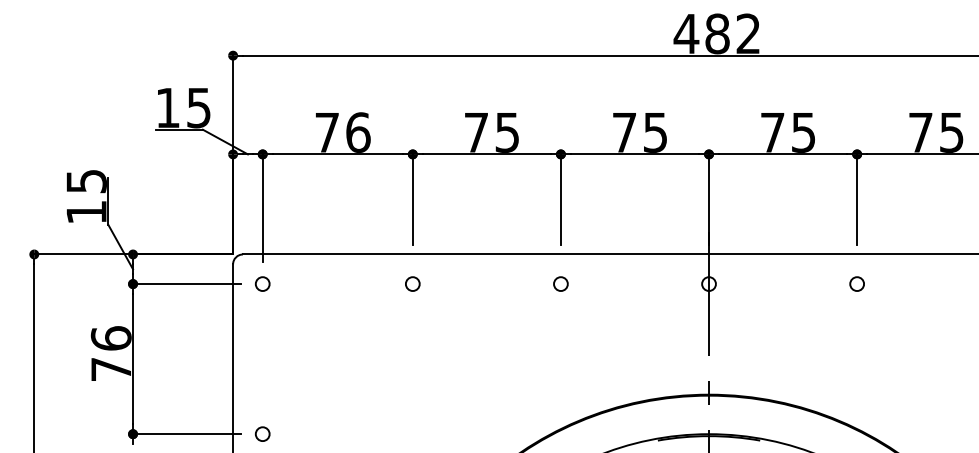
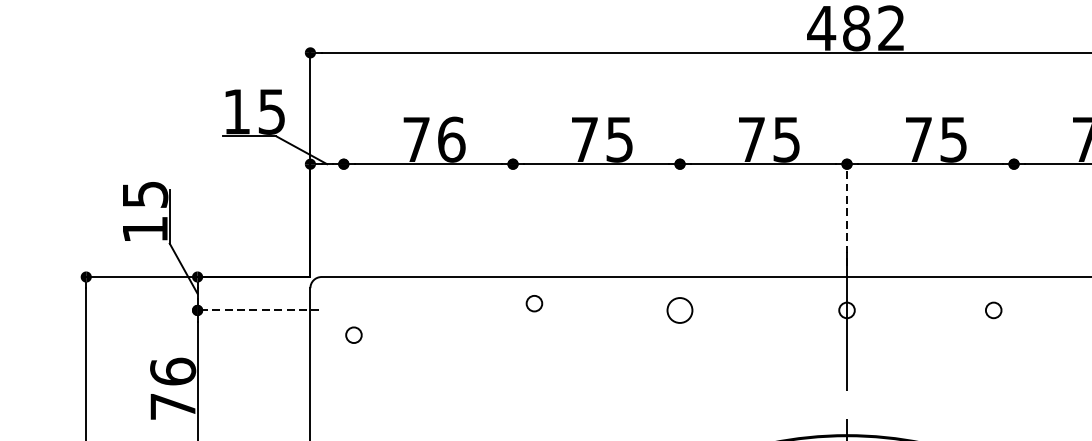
line: (412, 199) -> (512, 215), removed
line: (560, 199) -> (679, 215), removed
line: (709, 199) -> (847, 215), solid -> dashed
line: (857, 199) -> (1014, 215), removed
line: (262, 208) -> (343, 225), removed
circle: (262, 283) -> (353, 334), moved
circle: (412, 283) -> (534, 302), moved
circle: (560, 283) -> (679, 309), size x1.6
circle: (856, 283) -> (992, 309), moved
line: (187, 284) -> (258, 310), solid -> dashed

